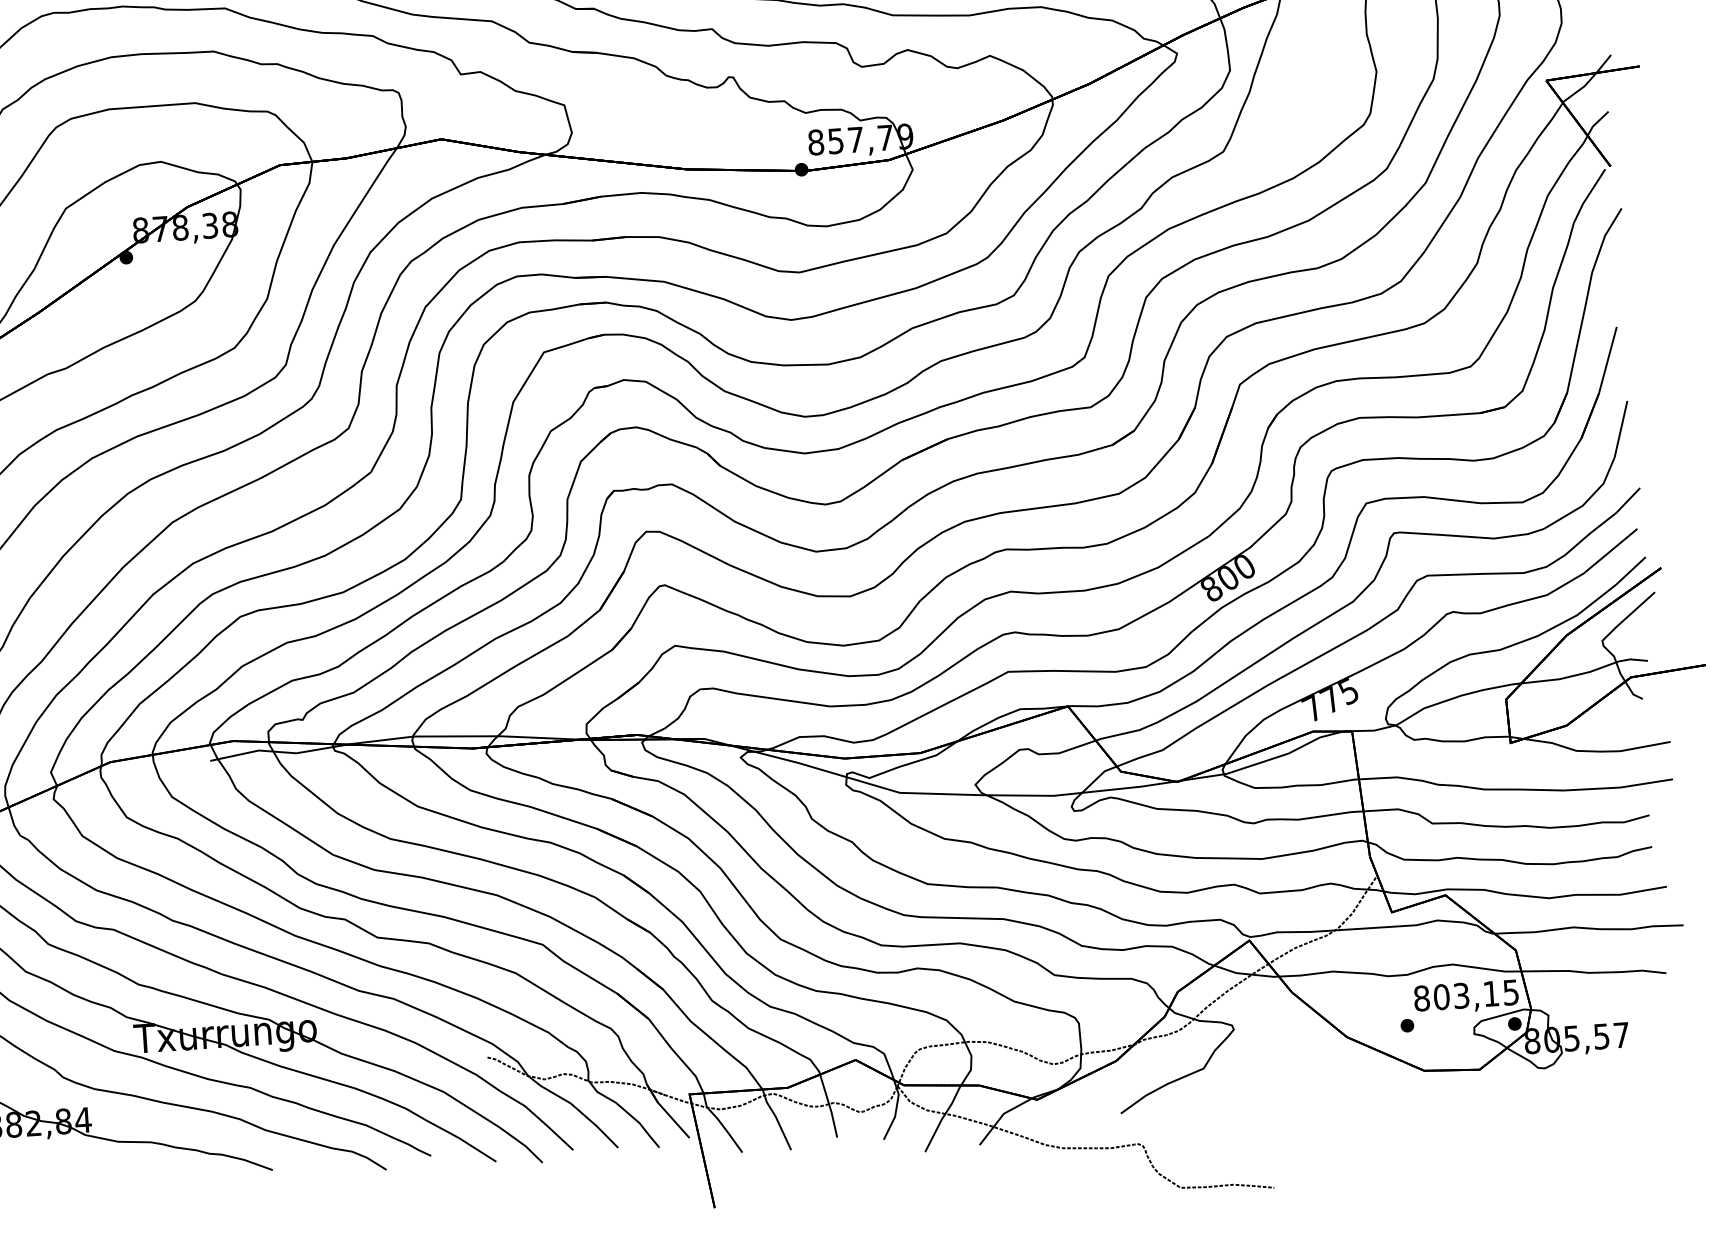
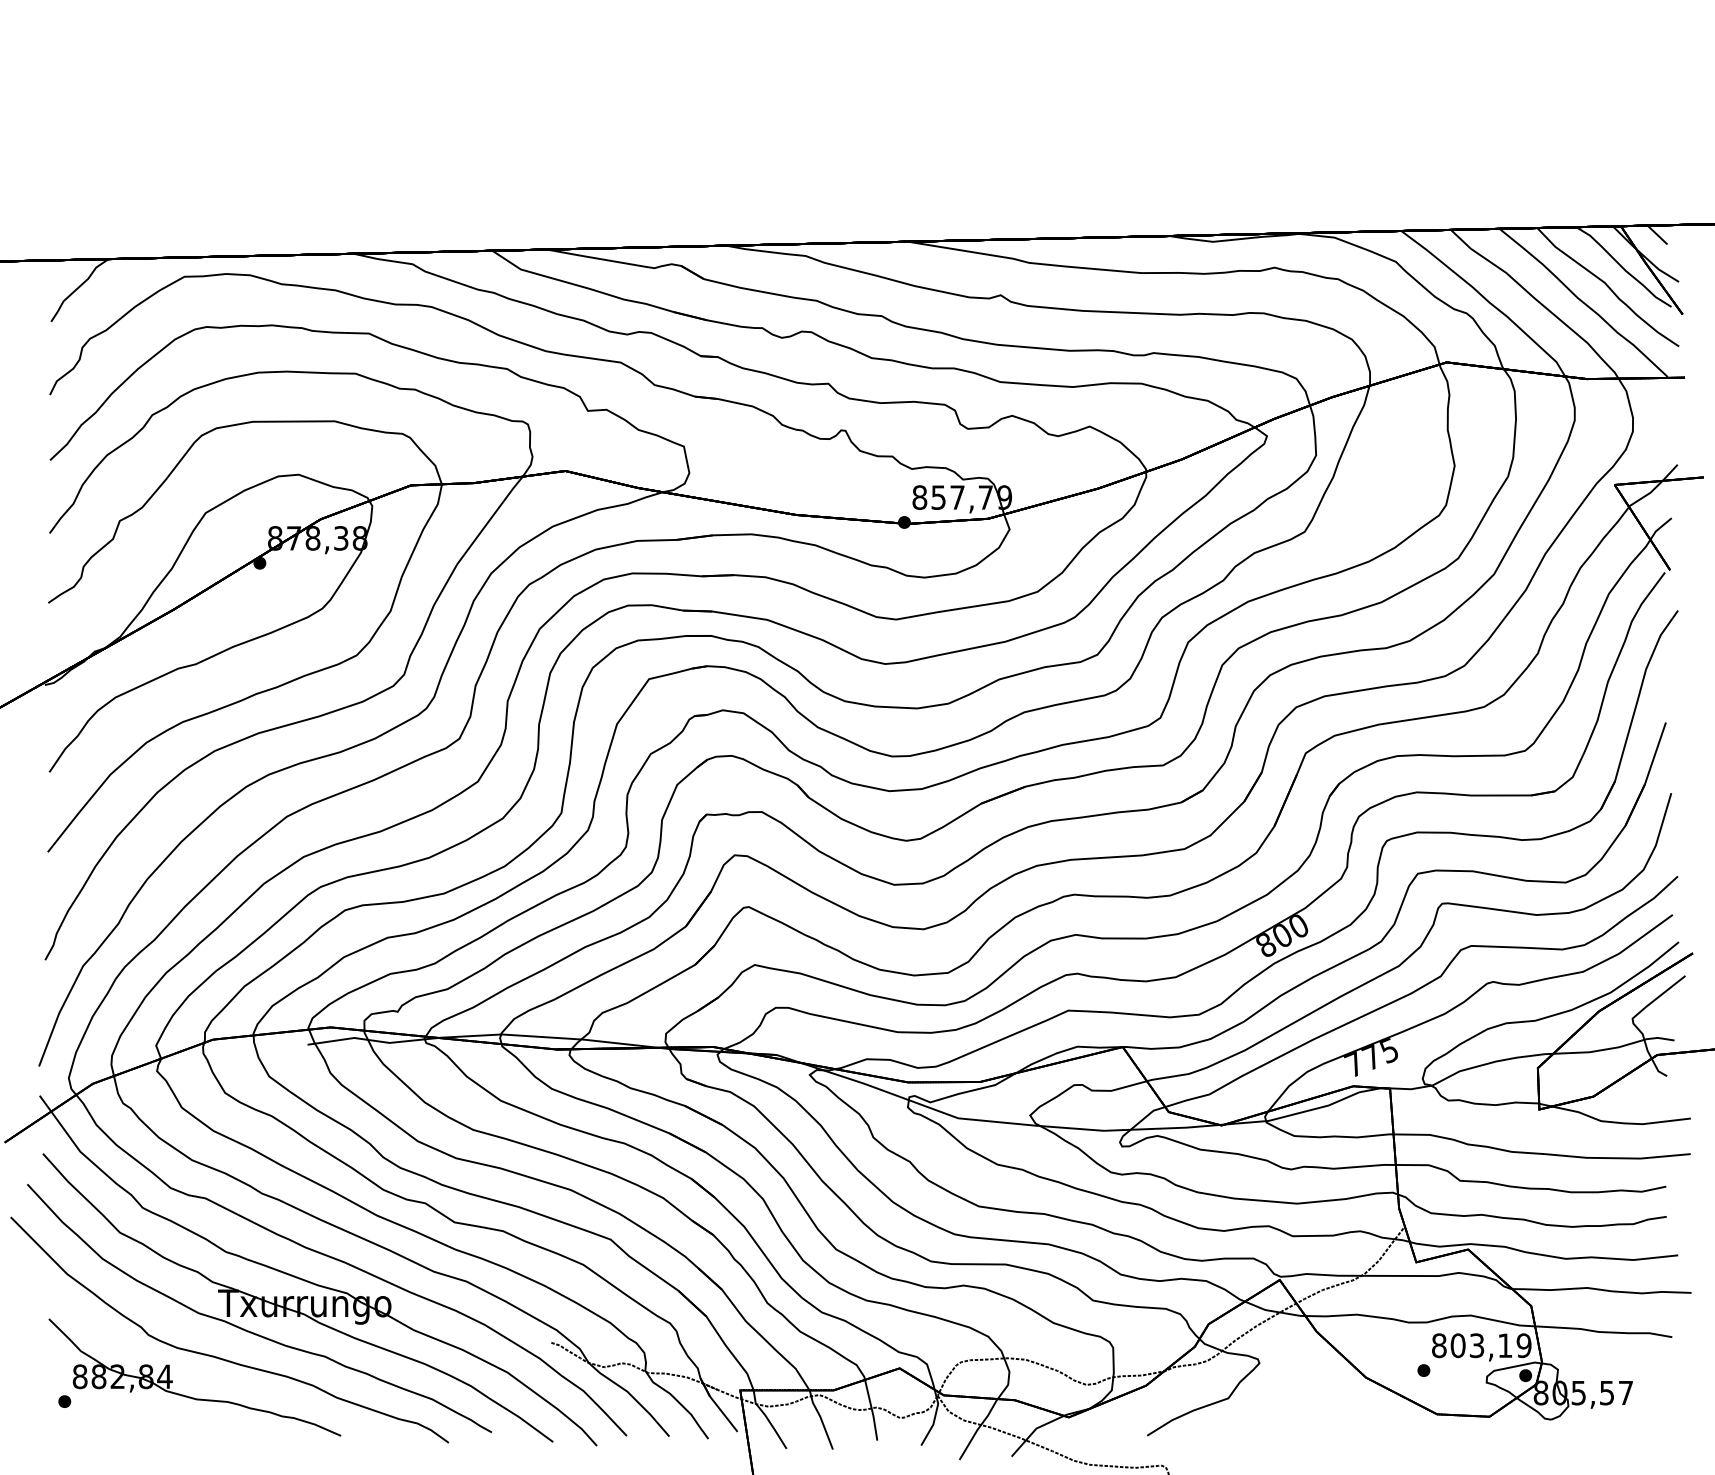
text: (1510, 992) -> (1523, 1345), 803,15 -> 803,19

